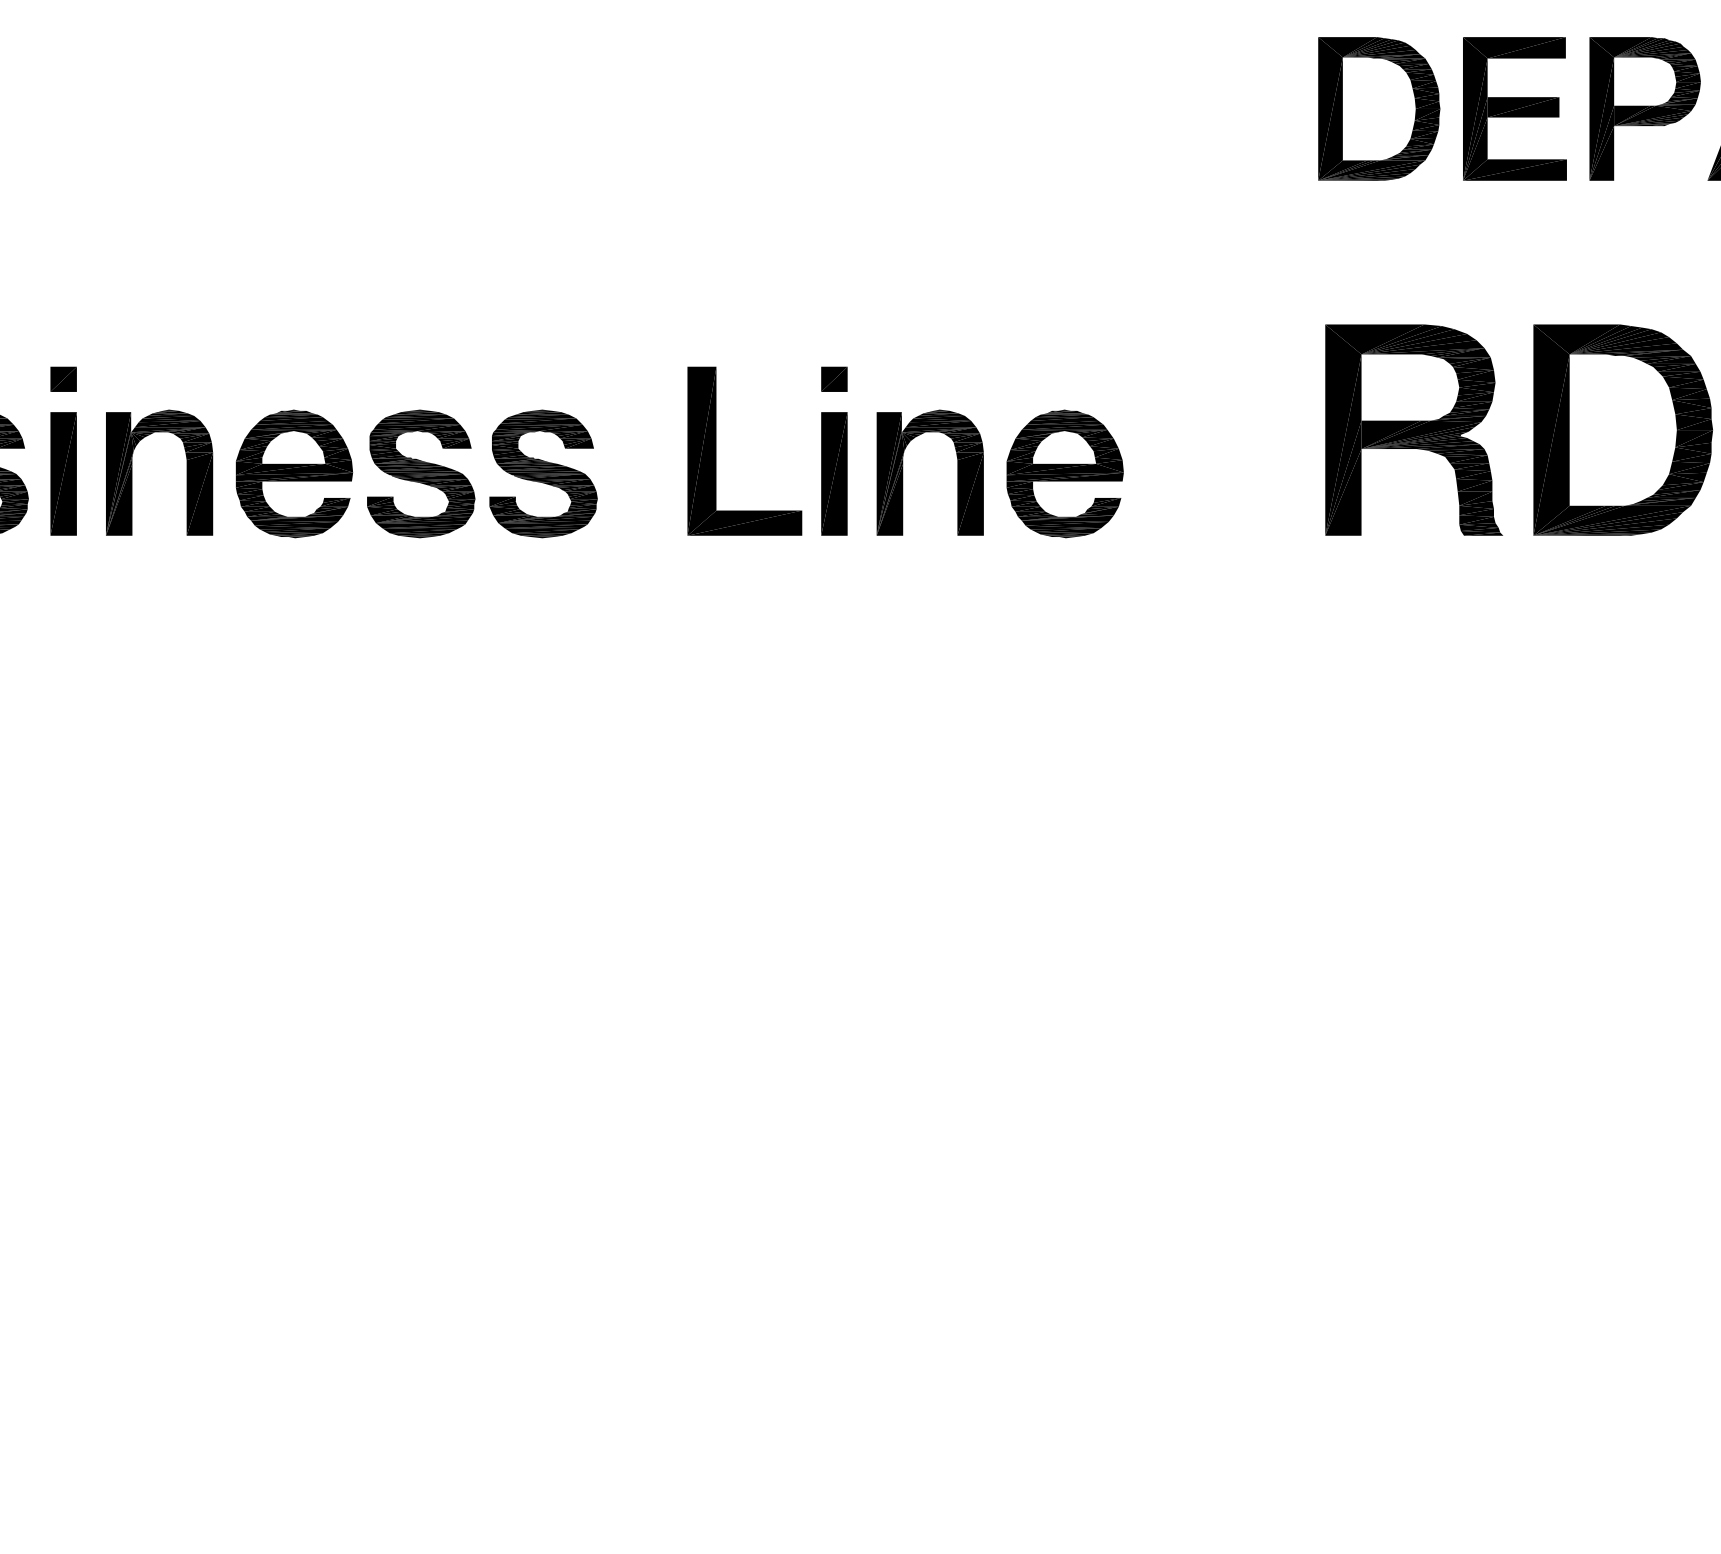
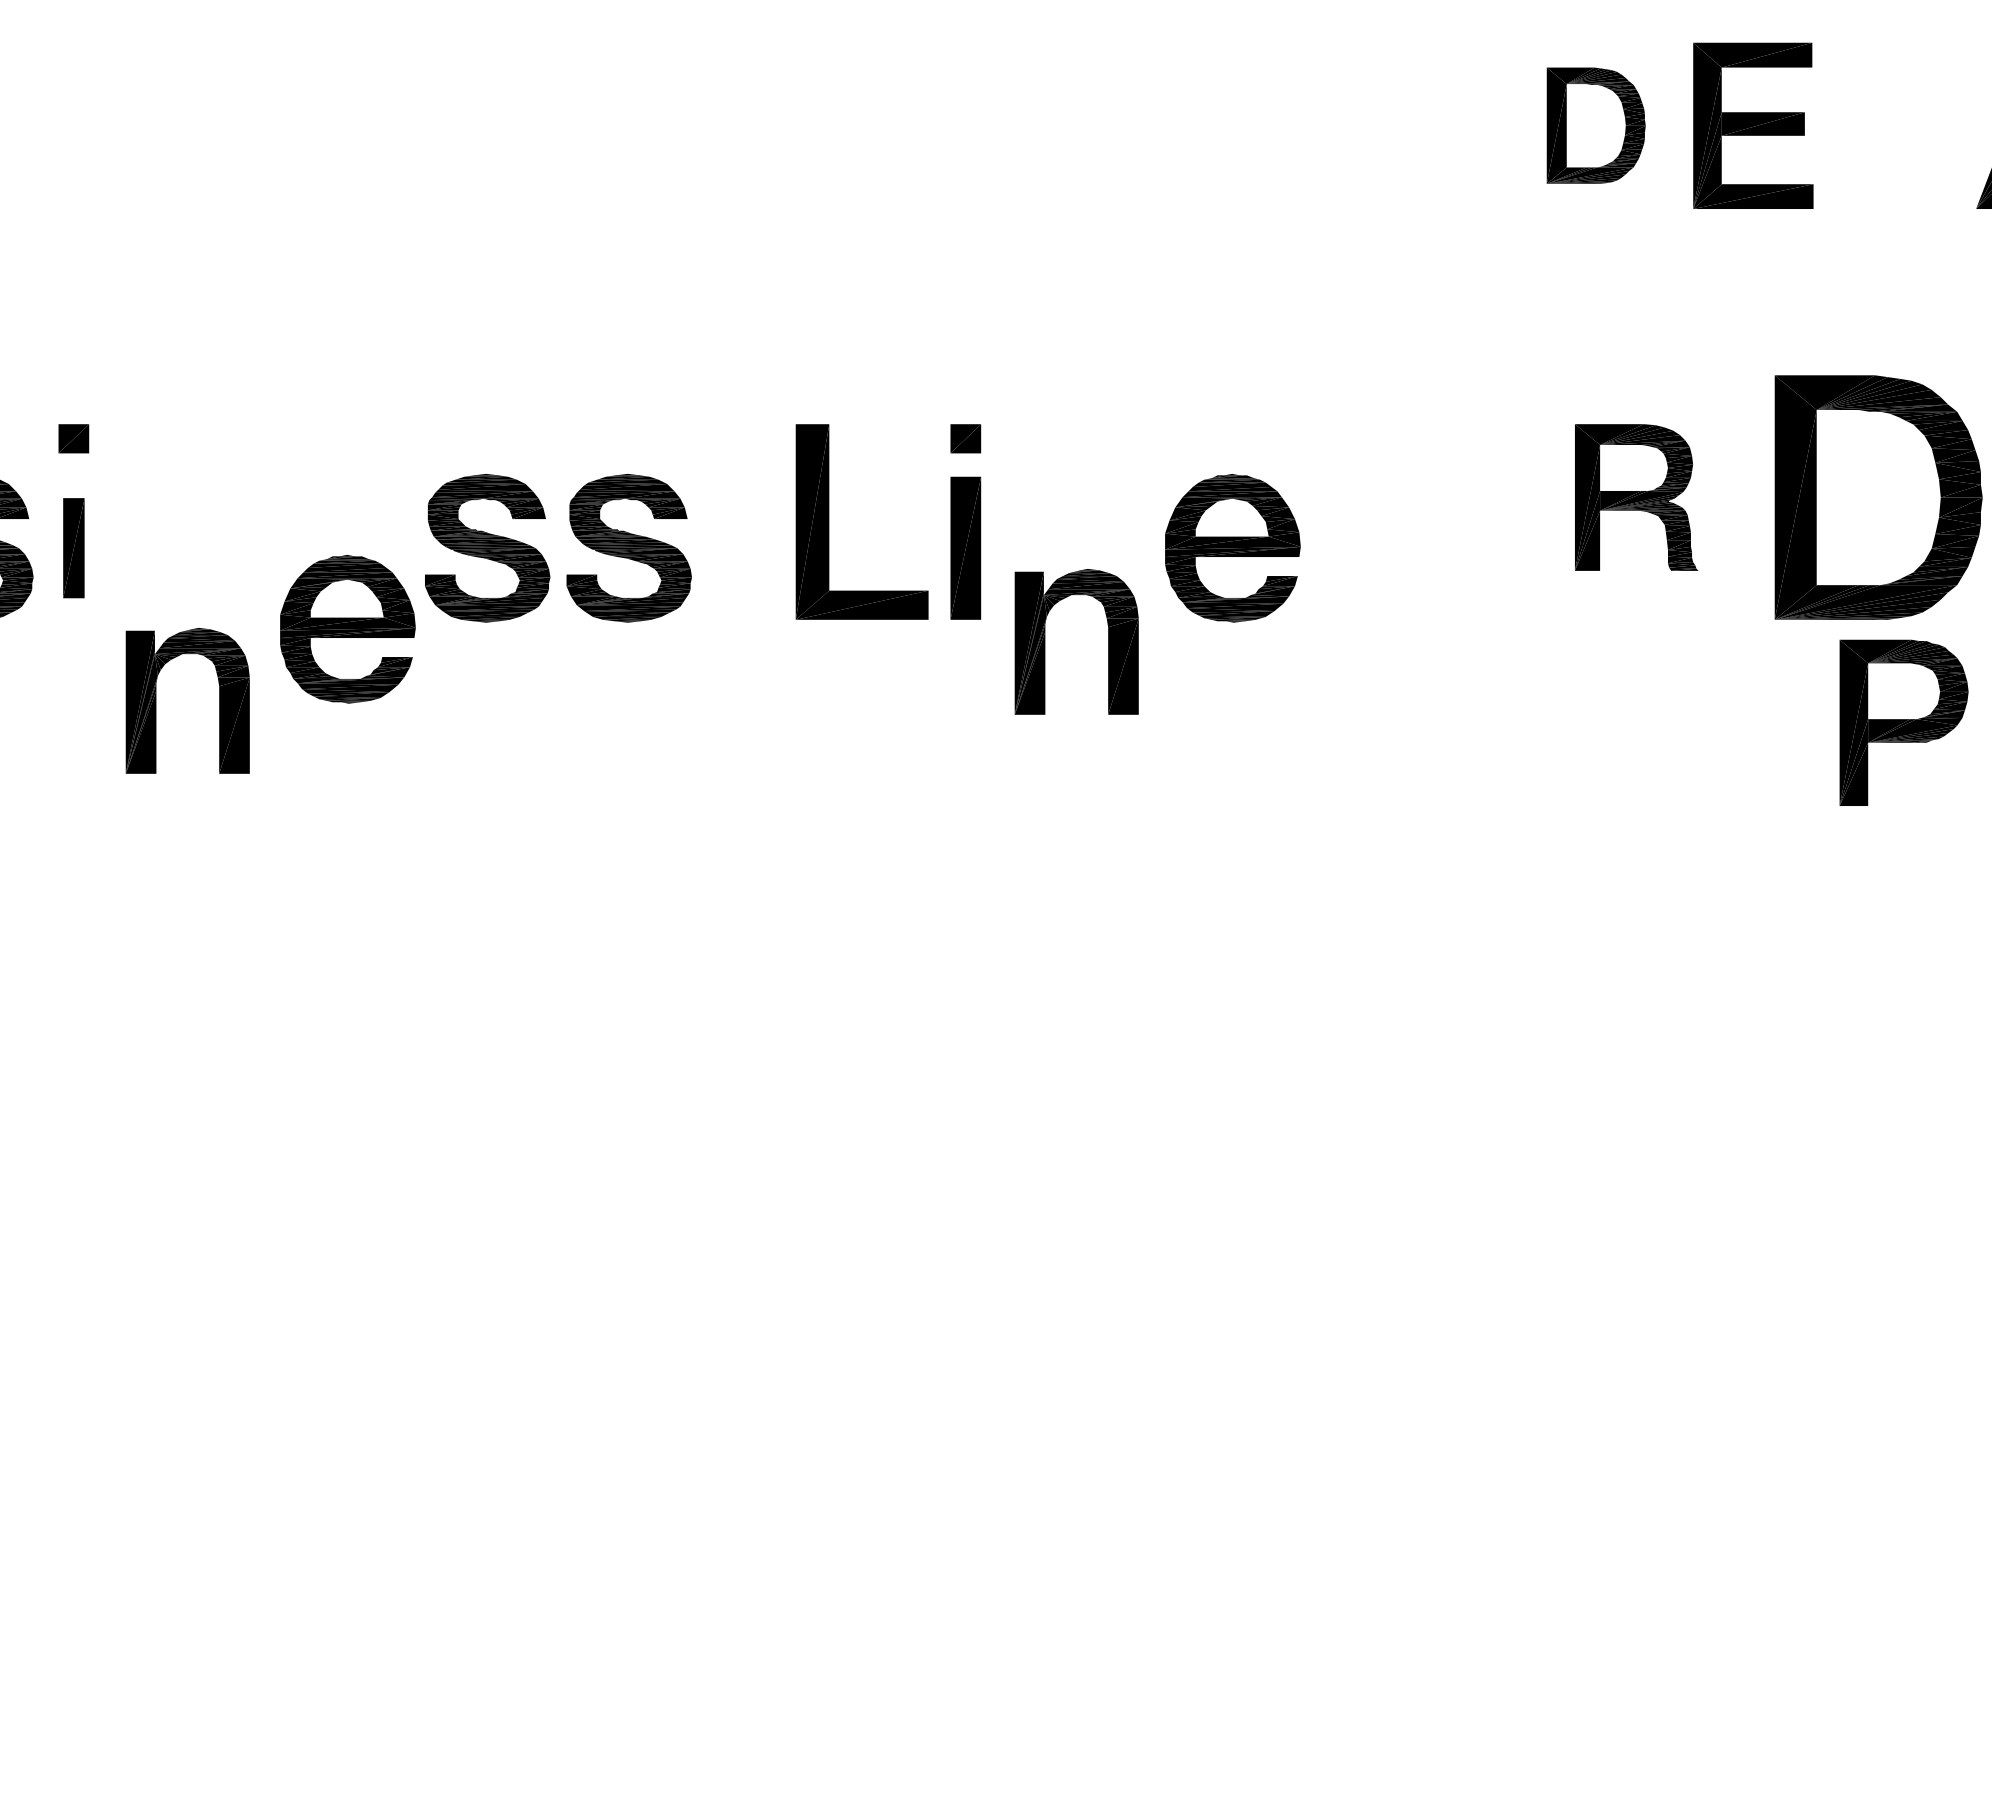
part: (1378, 108) -> (1595, 125), size x0.7
part: (1644, 108) -> (1903, 722), moved
part: (1413, 430) -> (1636, 497), size x0.6
part: (132, 472) -> (156, 700), moved
part: (903, 472) -> (1045, 641), moved
part: (63, 473) -> (73, 547), size x0.7
part: (294, 474) -> (347, 629), moved

